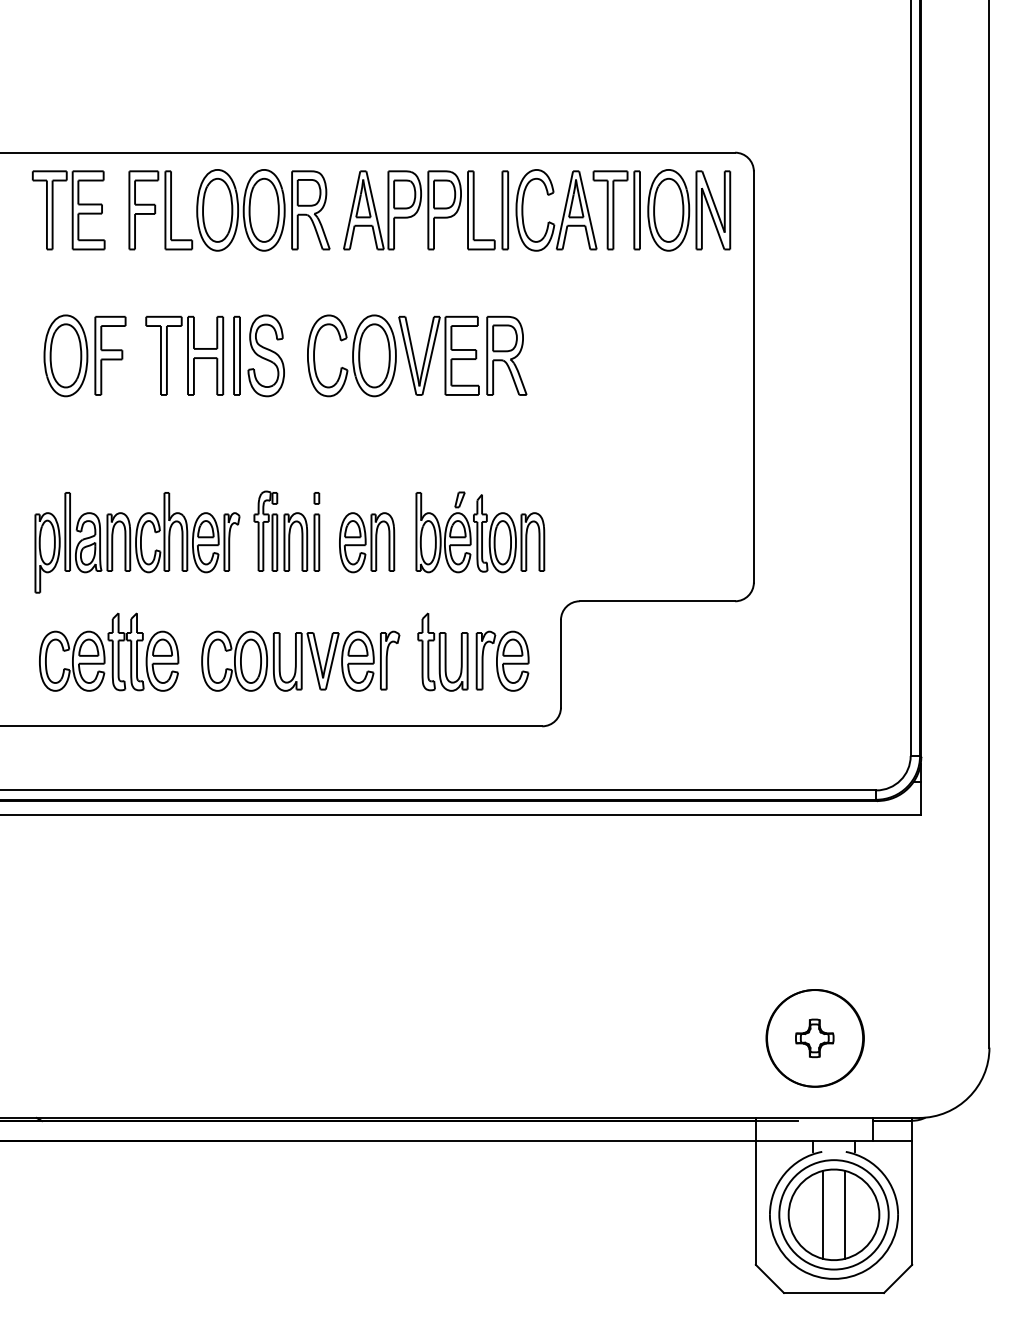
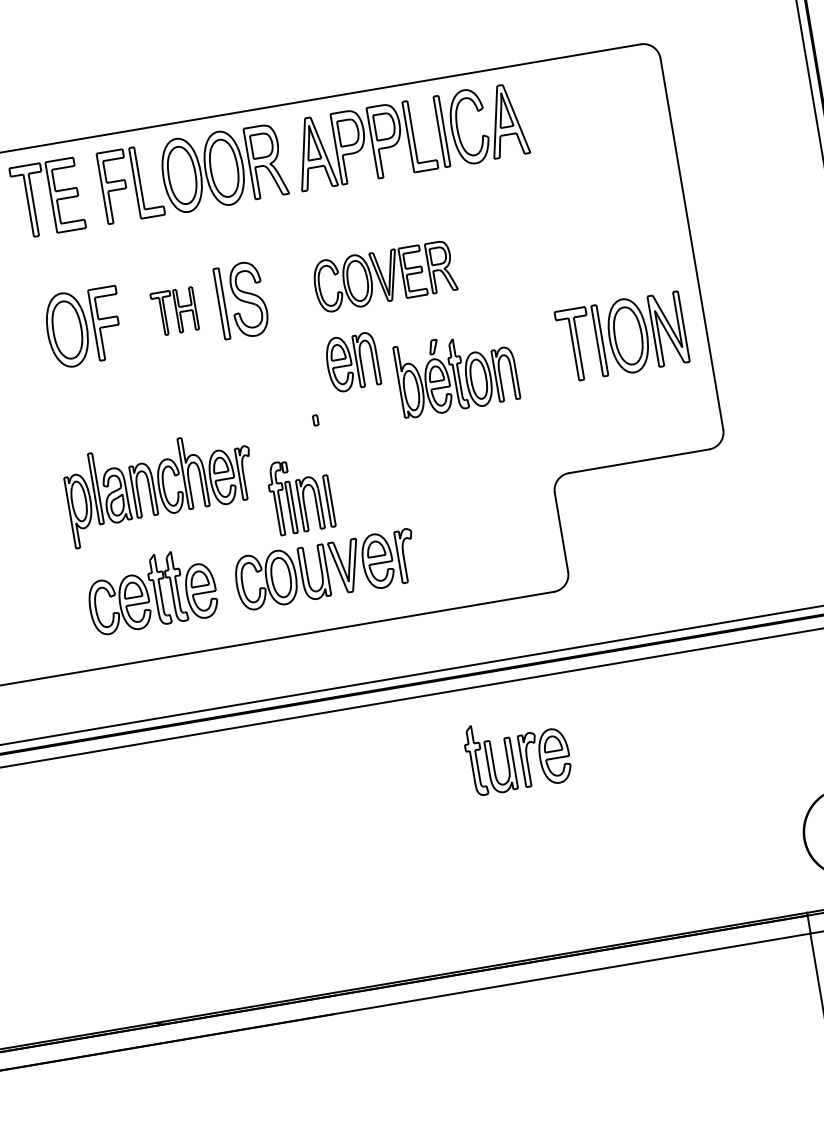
part: (661, 210) -> (621, 337), moved
part: (184, 355) -> (174, 311), size x0.6
part: (417, 355) -> (384, 276), size x0.7
part: (286, 530) -> (300, 494), moved
part: (480, 532) -> (457, 373), moved
part: (367, 542) -> (352, 362), moved
part: (473, 651) -> (517, 753), moved

